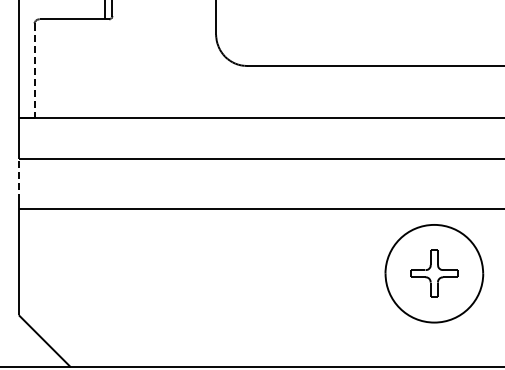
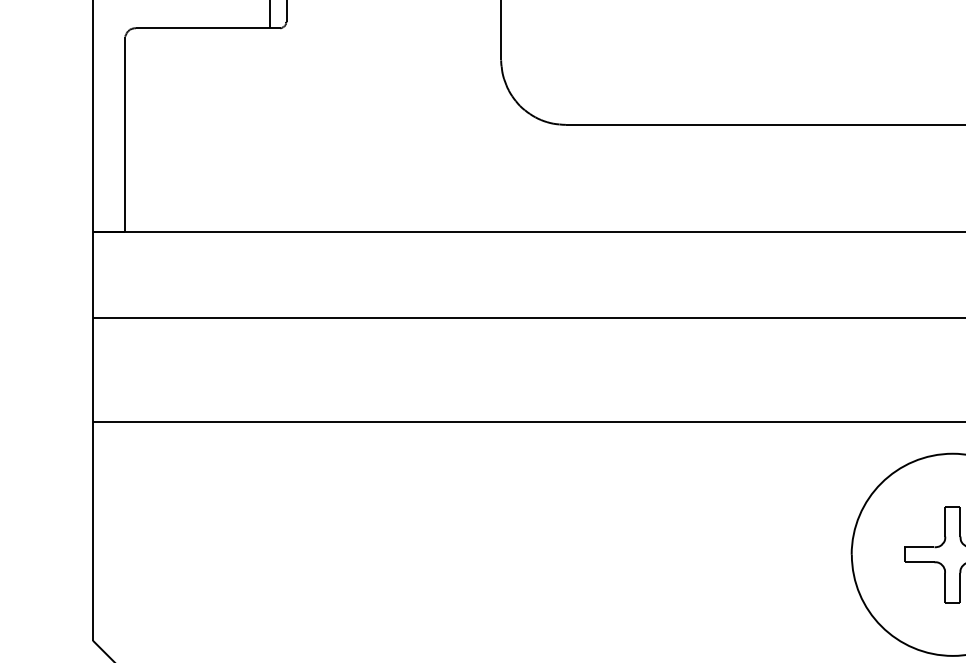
line: (34, 71) -> (125, 136), dashed -> solid
line: (18, 180) -> (92, 361), dashed -> solid

